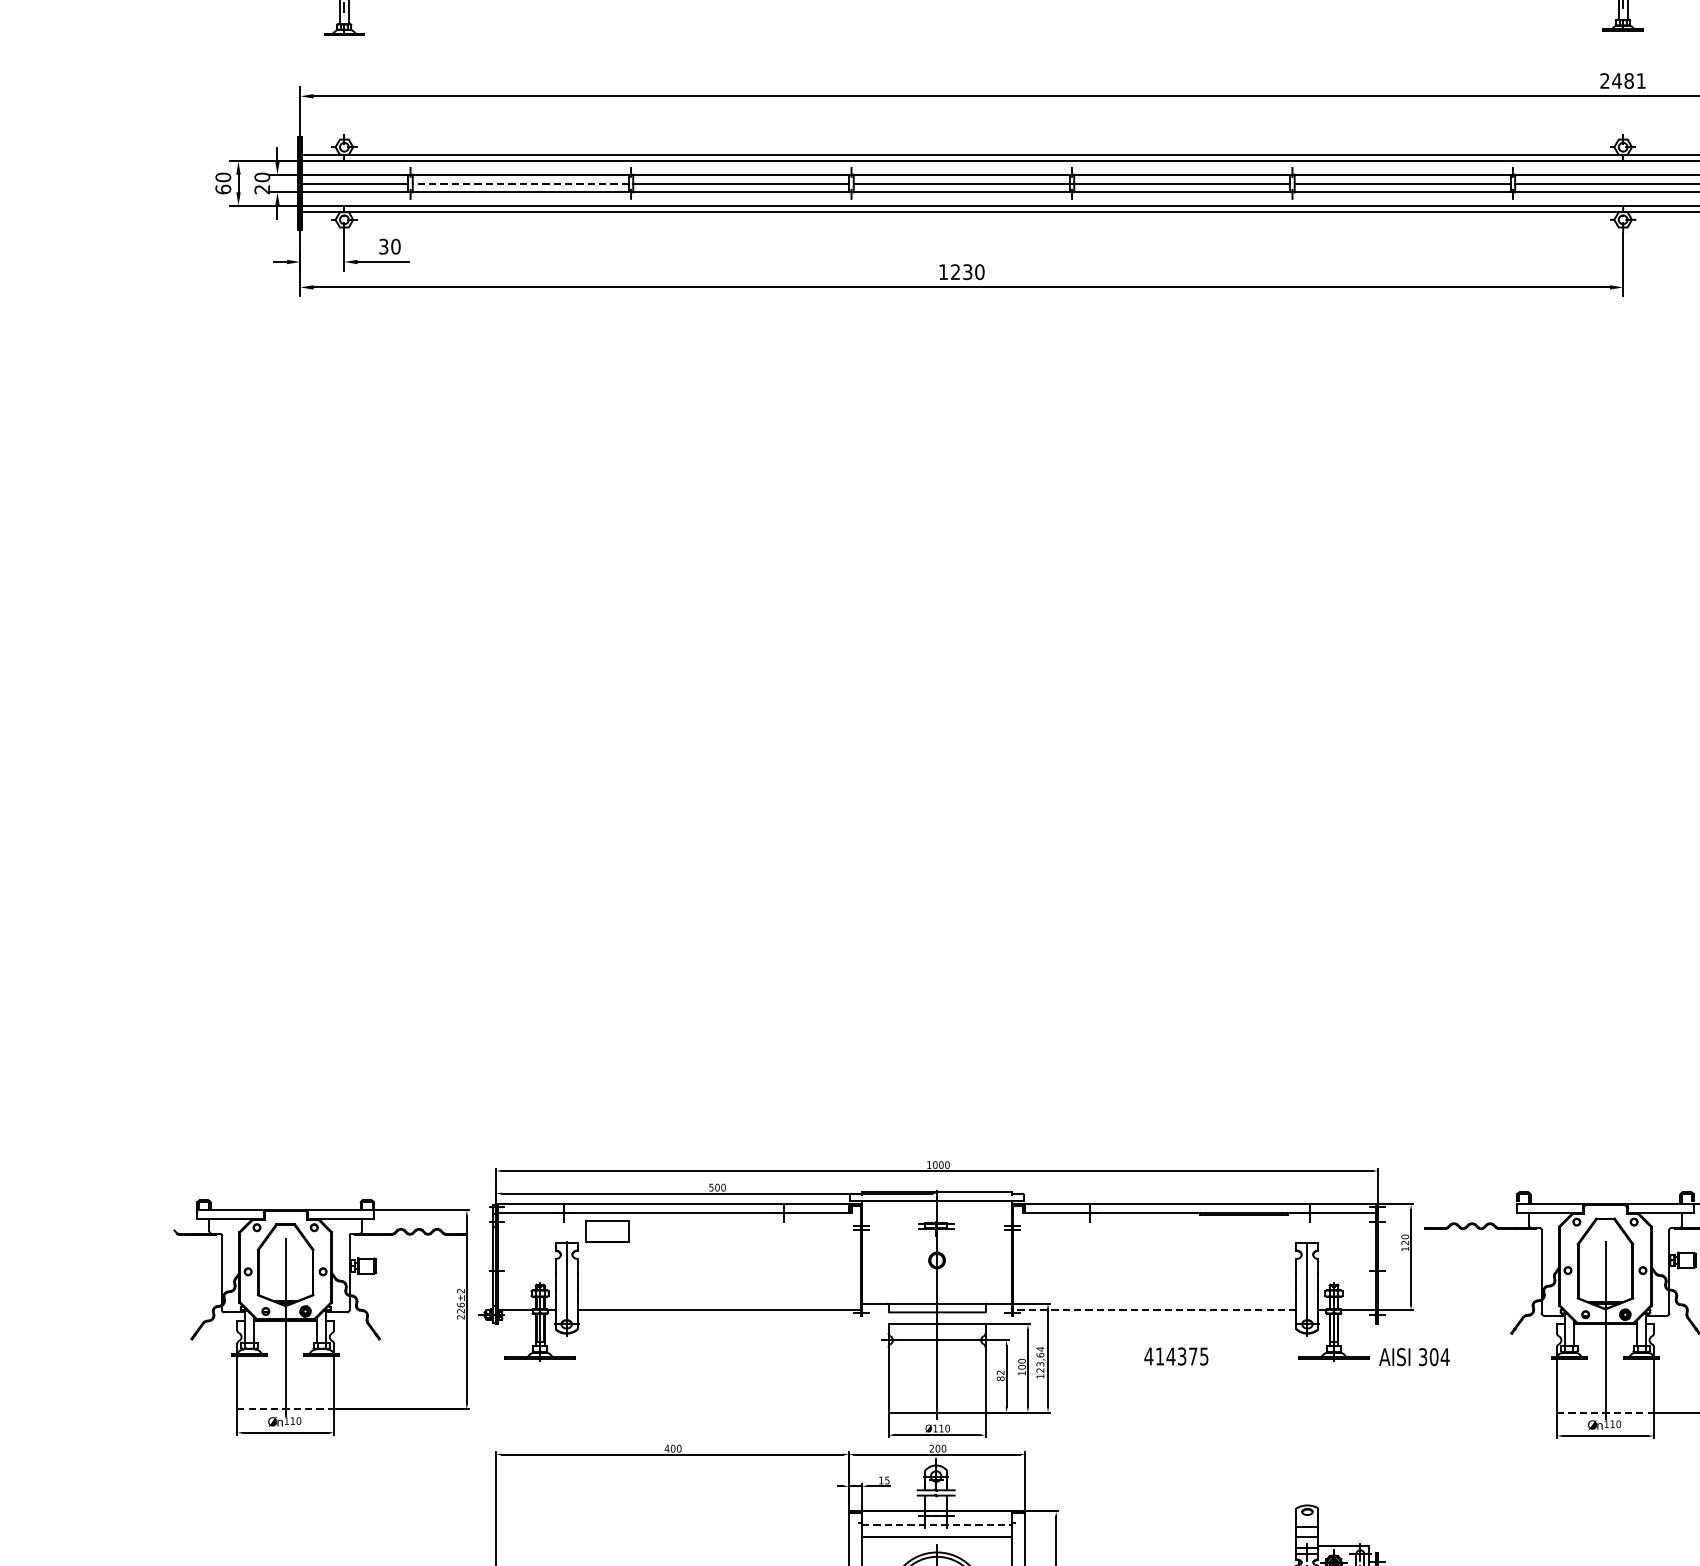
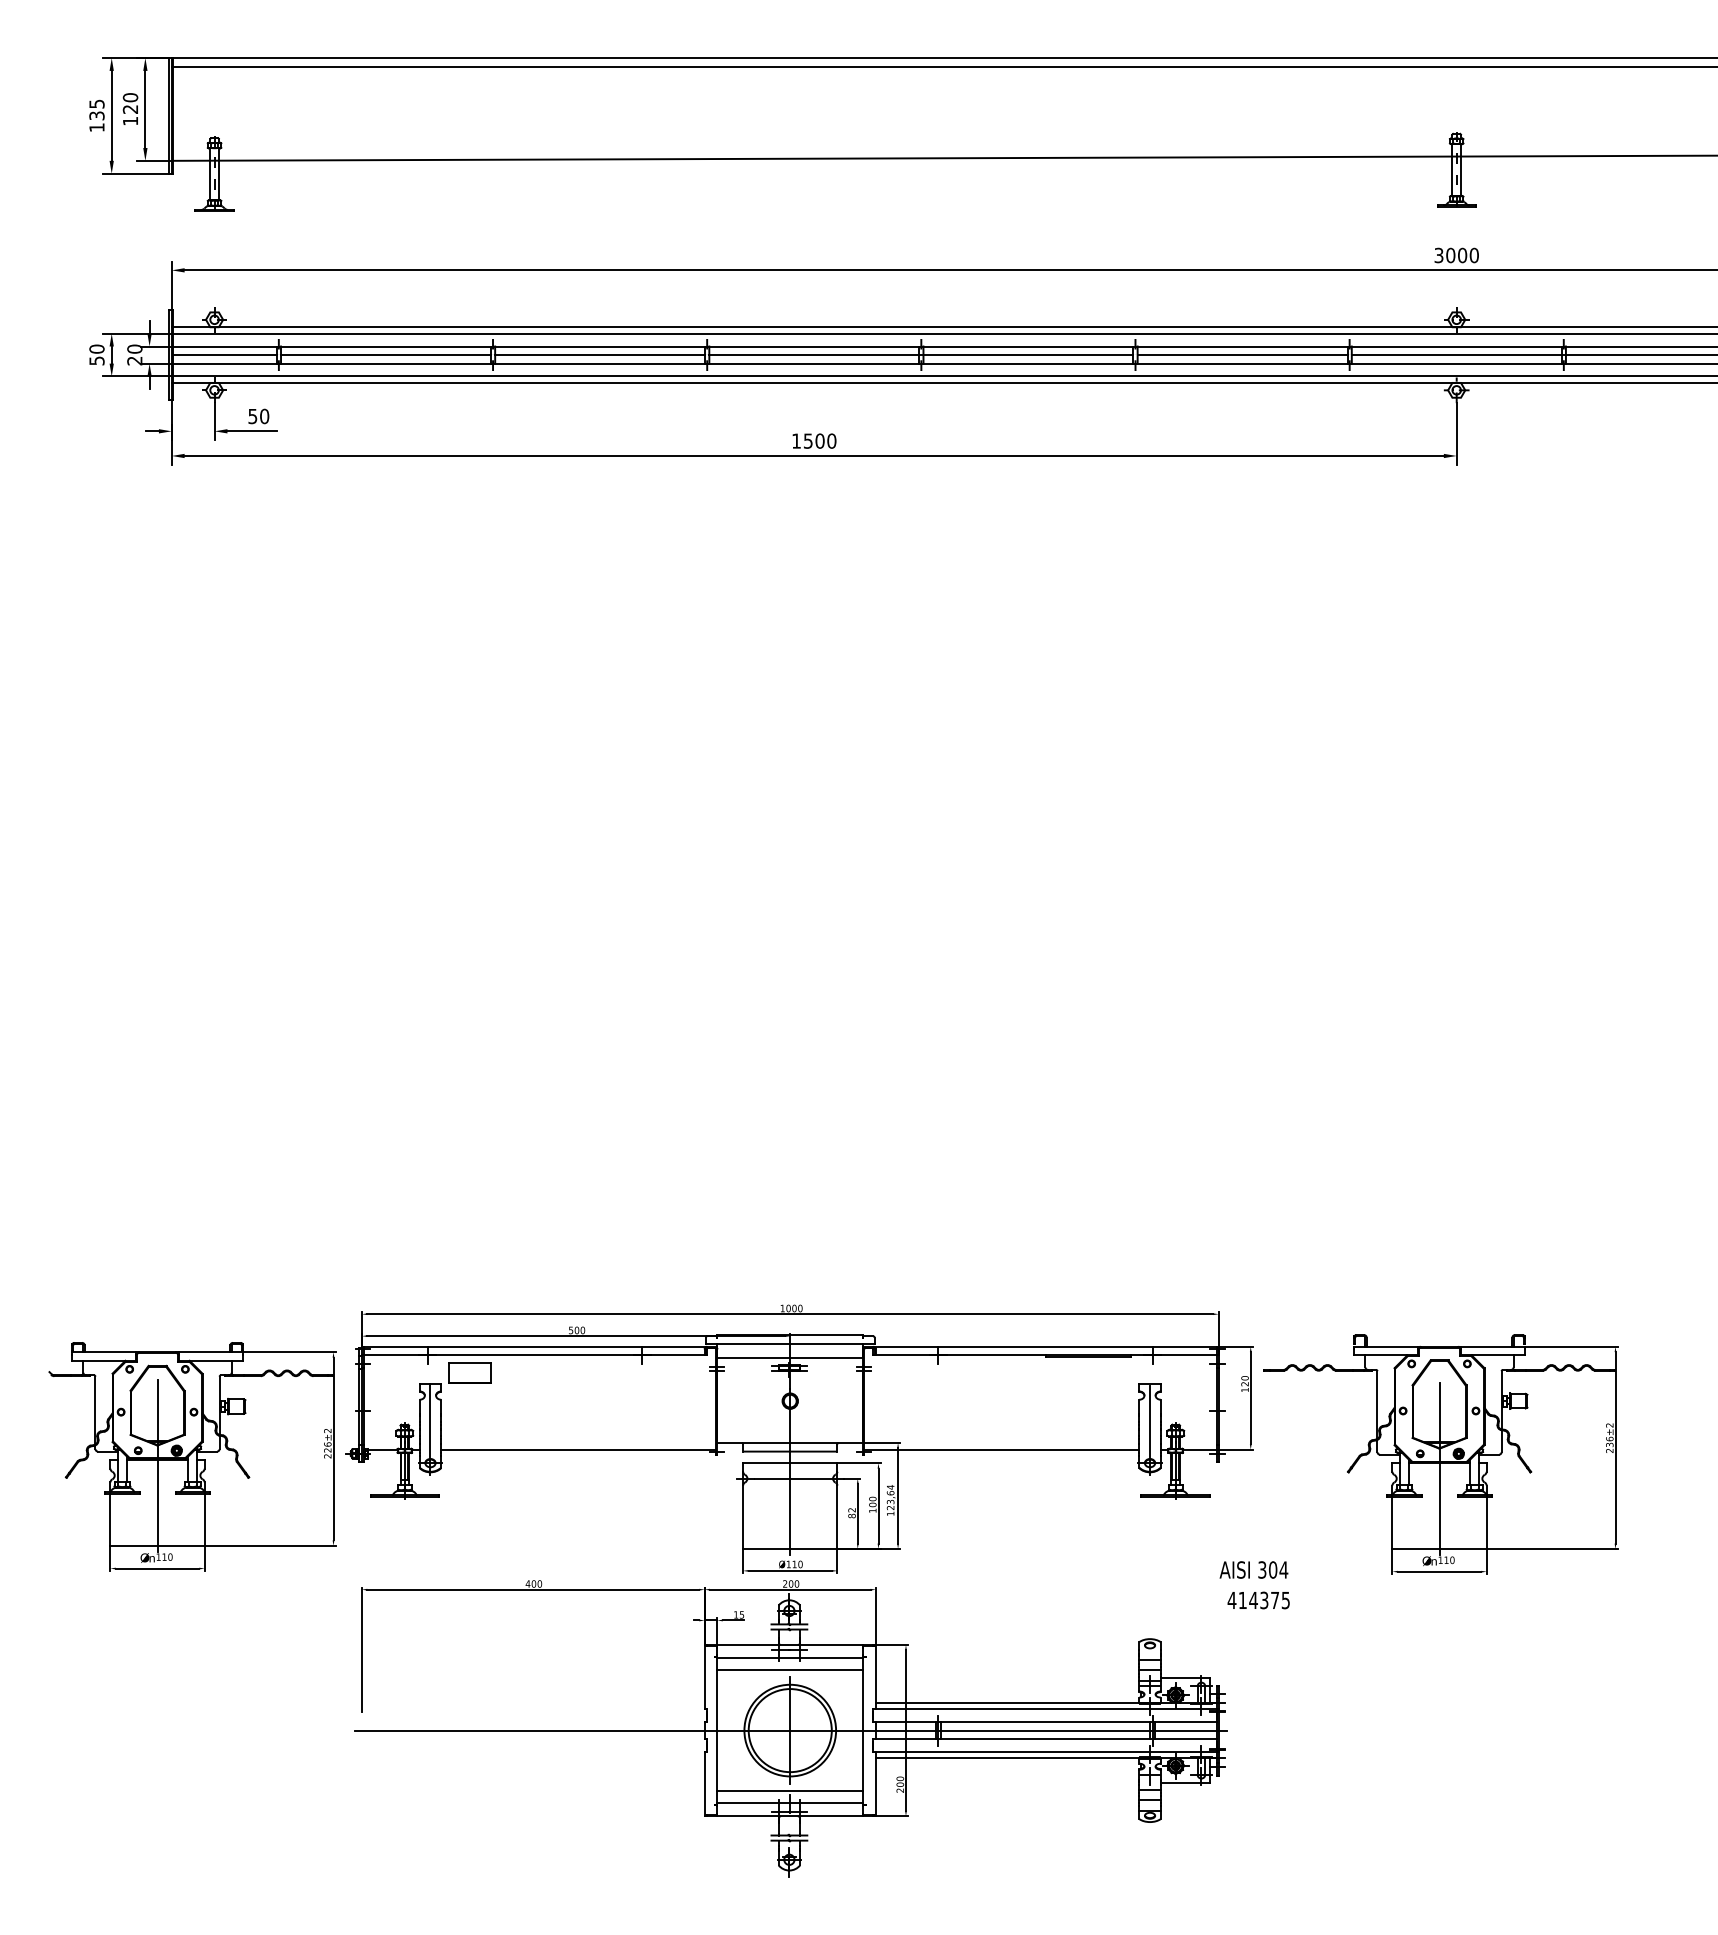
text: (1622, 81) -> (1456, 255), 2481 -> 3000
line: (520, 183) -> (385, 355), dashed -> solid
text: (222, 189) -> (96, 360), 60 -> 50
text: (383, 245) -> (252, 415), 30 -> 50
text: (962, 271) -> (814, 440), 1230 -> 1500
line: (937, 1216) -> (790, 1358), added
line: (1154, 1310) -> (1001, 1449), dashed -> solid
text: (1176, 1356) -> (1258, 1600), moved
text: (1413, 1356) -> (1253, 1569), moved
line: (286, 1409) -> (158, 1545), dashed -> solid
line: (1606, 1412) -> (1440, 1548), dashed -> solid
line: (937, 1524) -> (790, 1657), dashed -> solid

